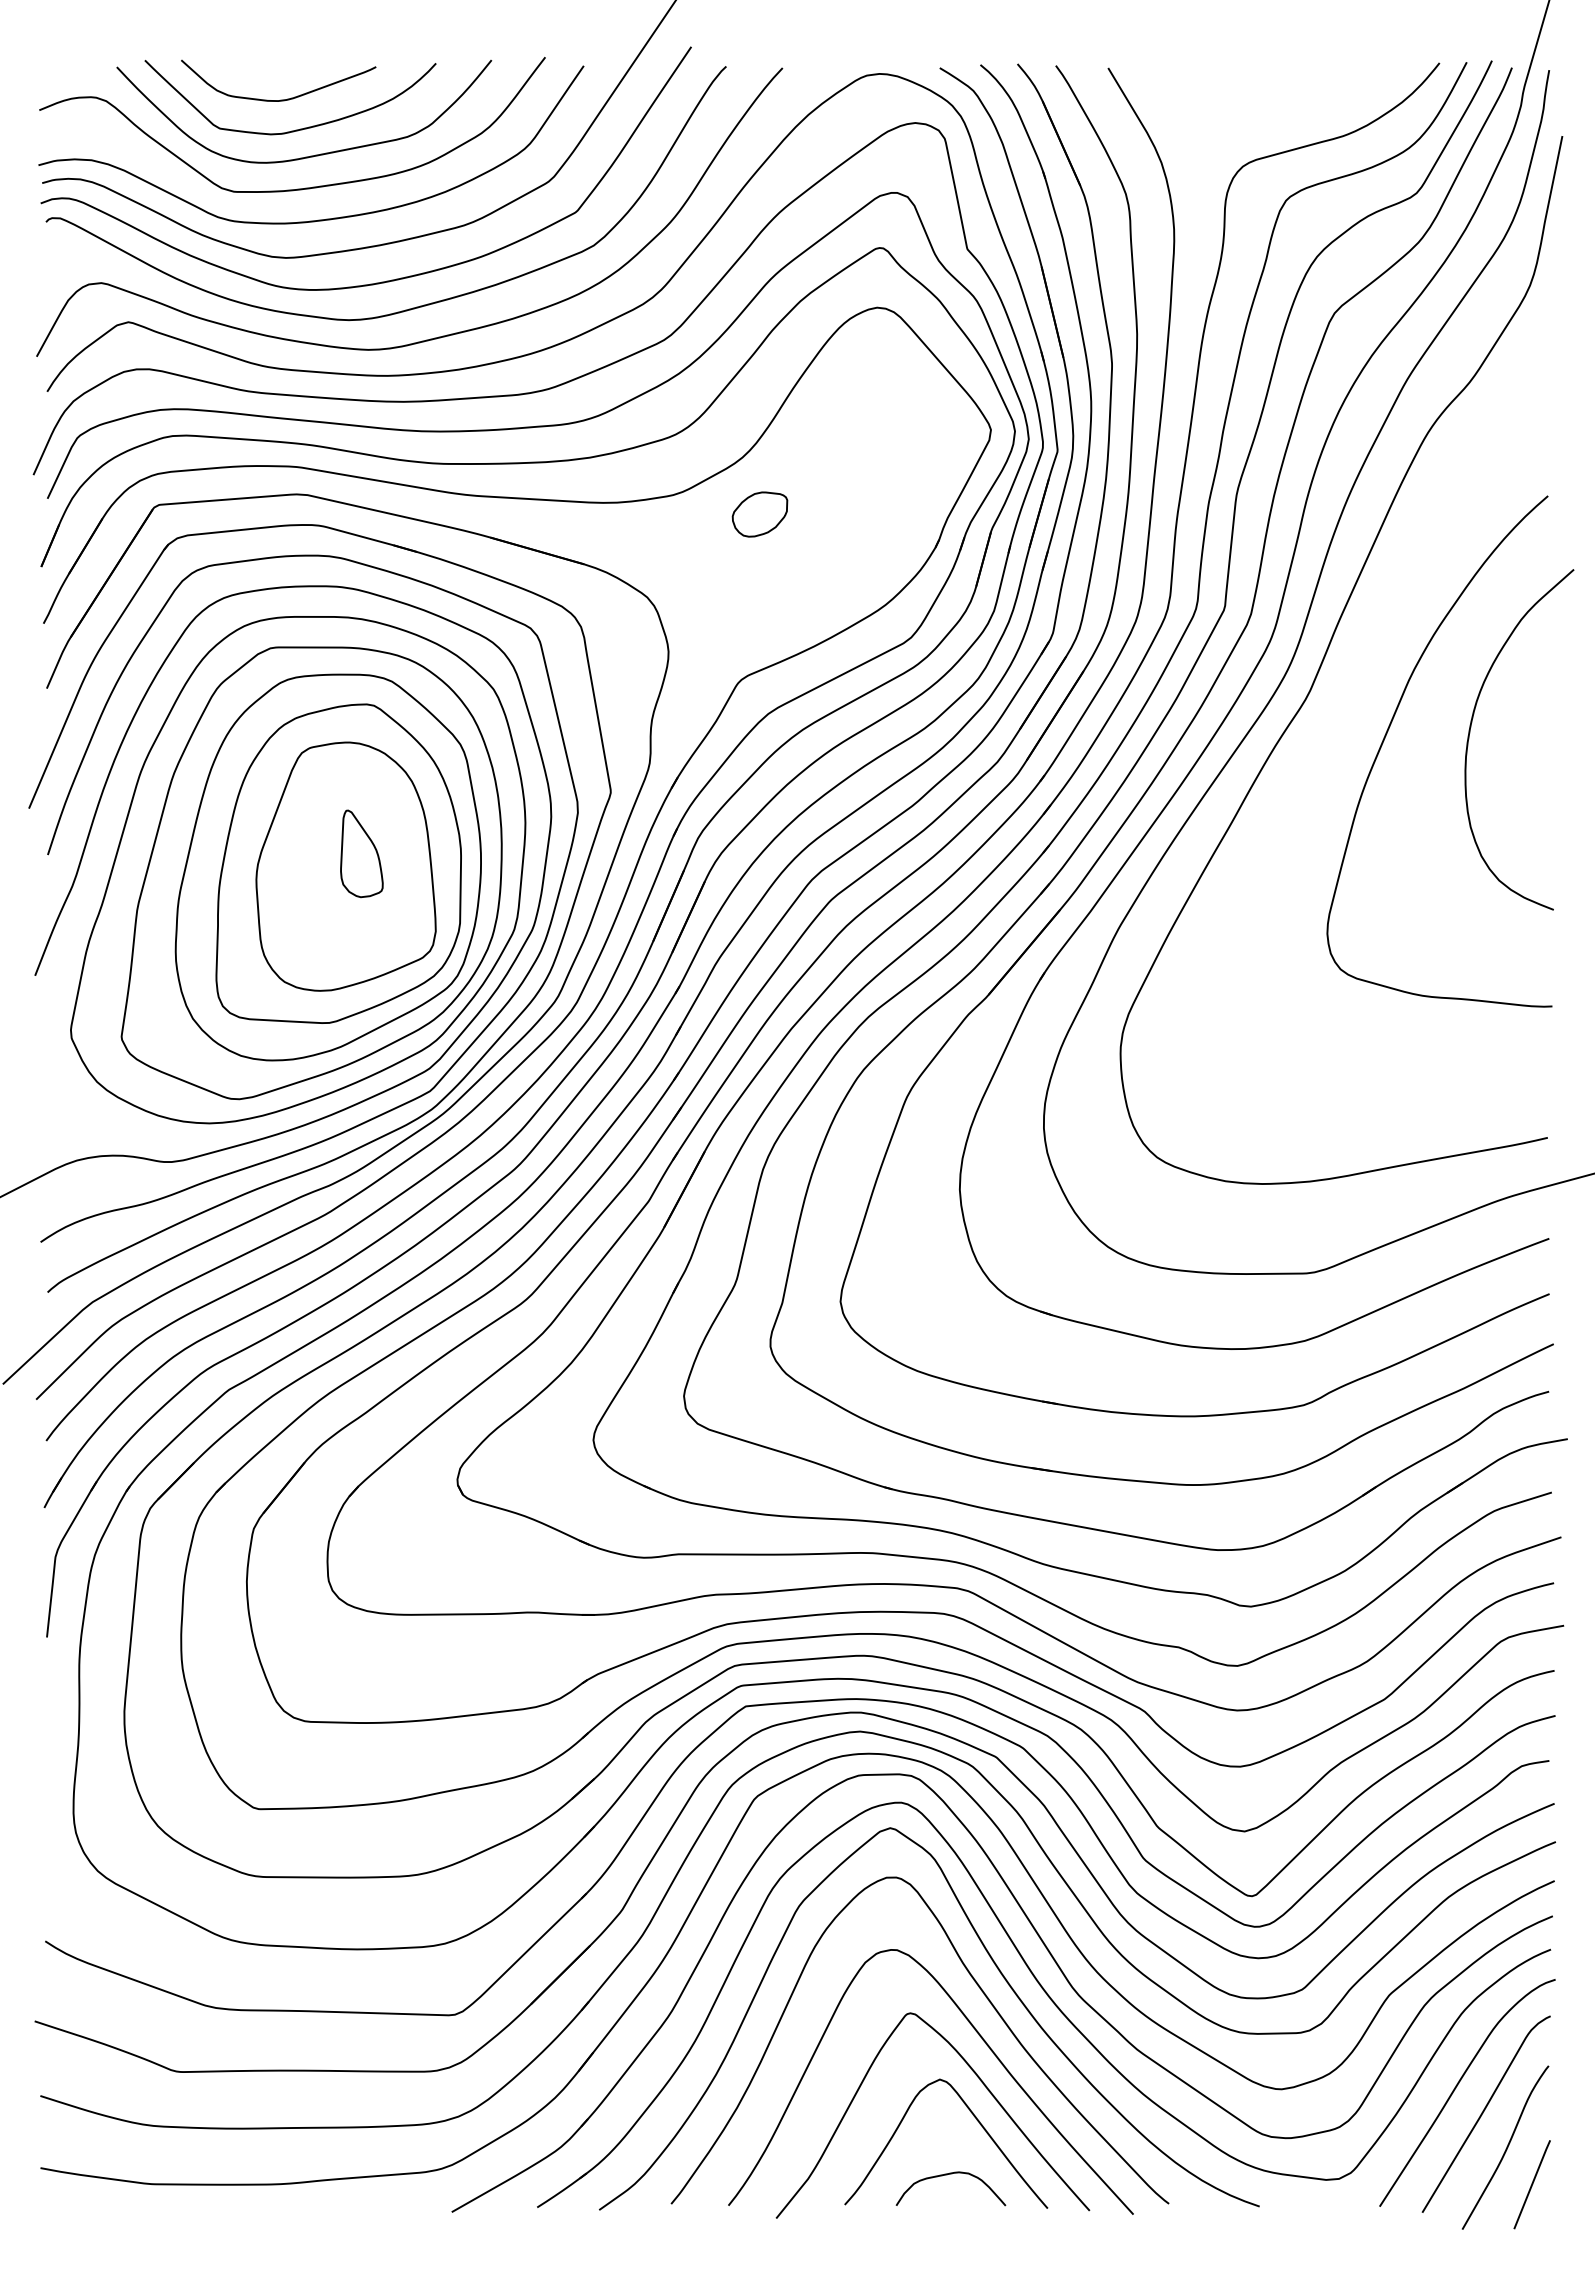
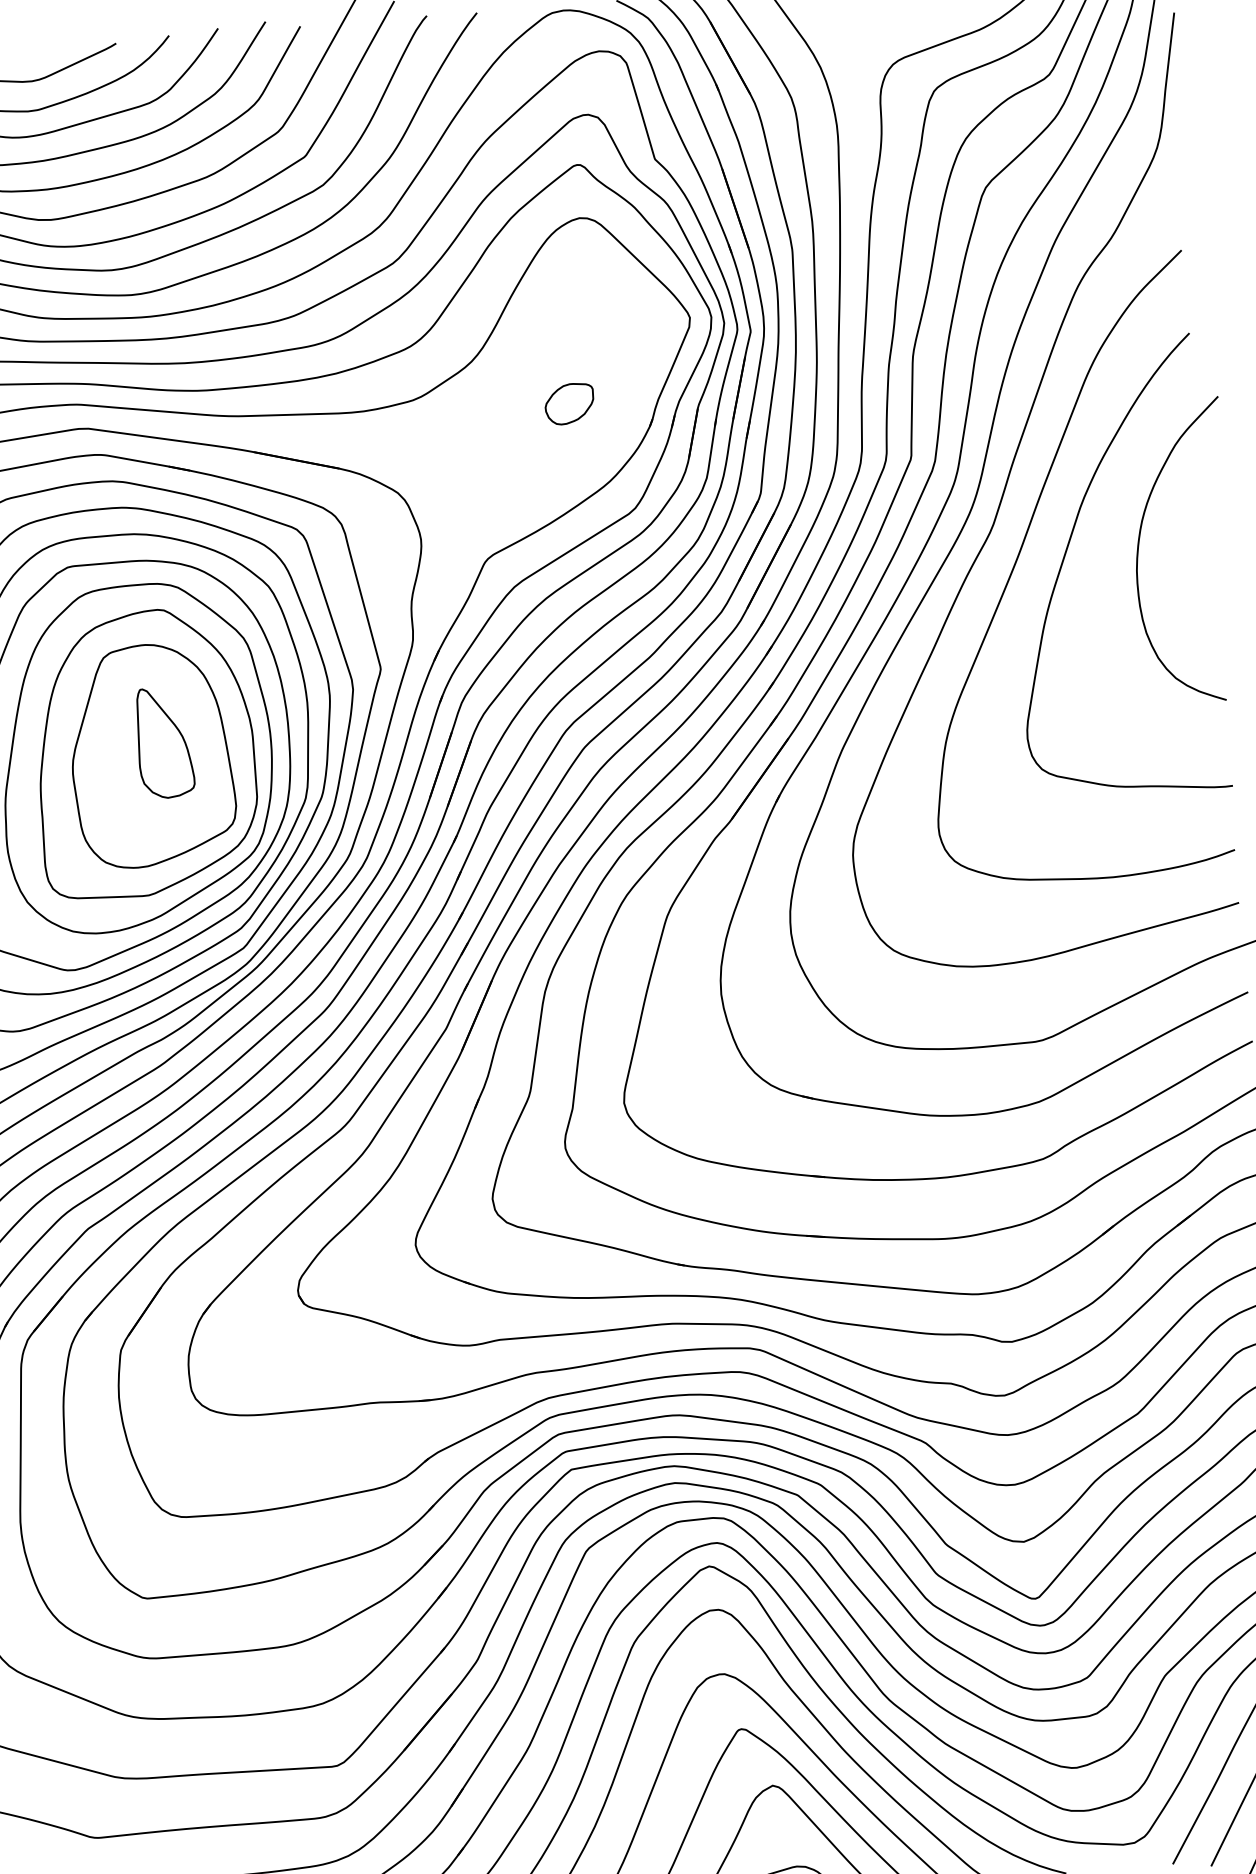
part: (759, 514) -> (569, 403), moved
curve: (1337, 725) -> (1020, 553), added
part: (361, 853) -> (164, 742), size x1.43

